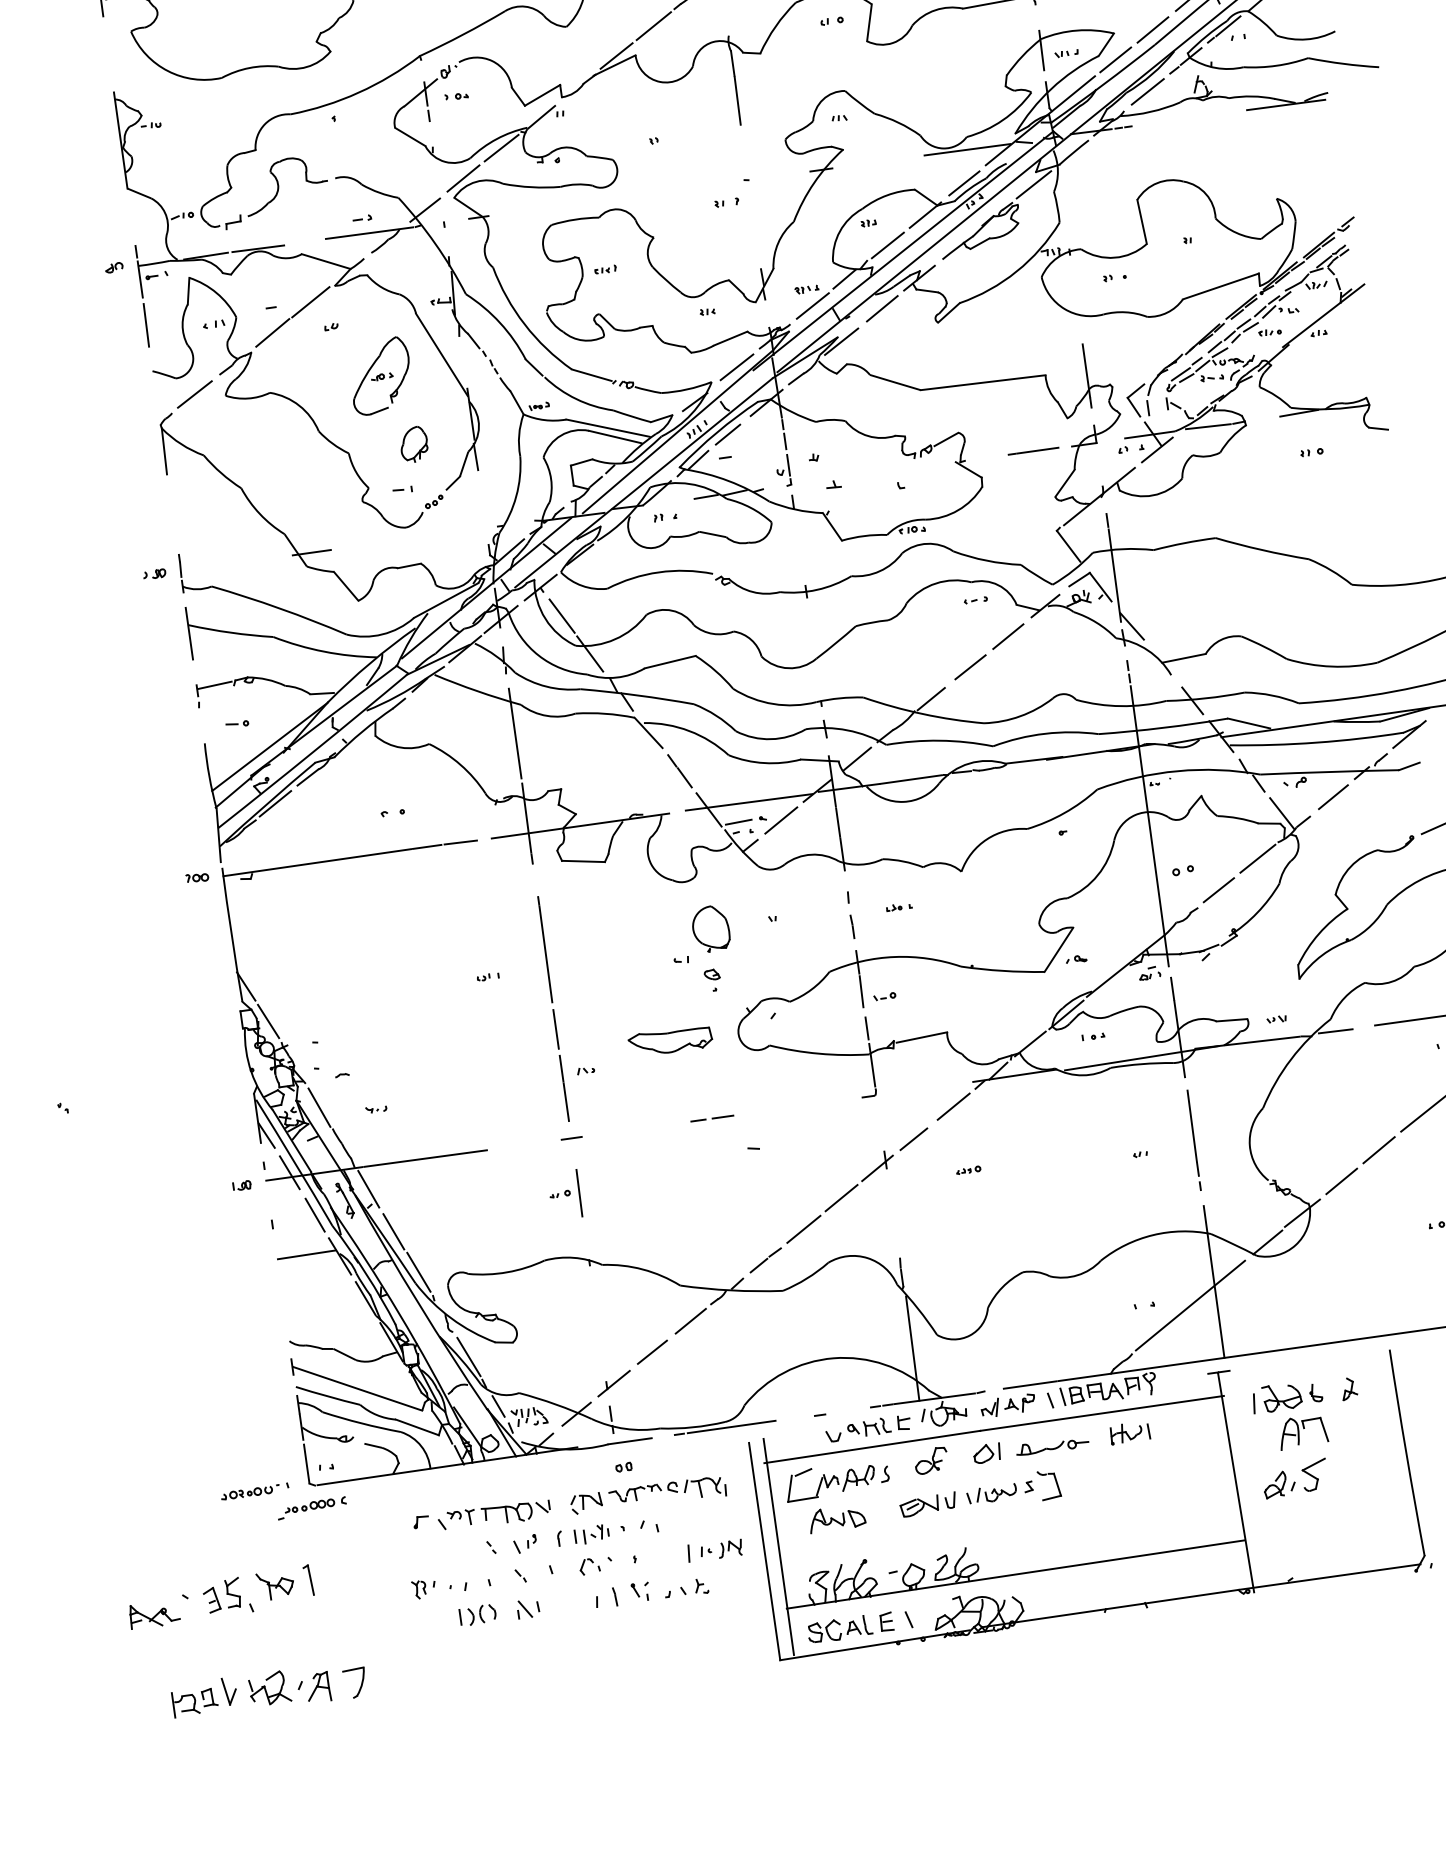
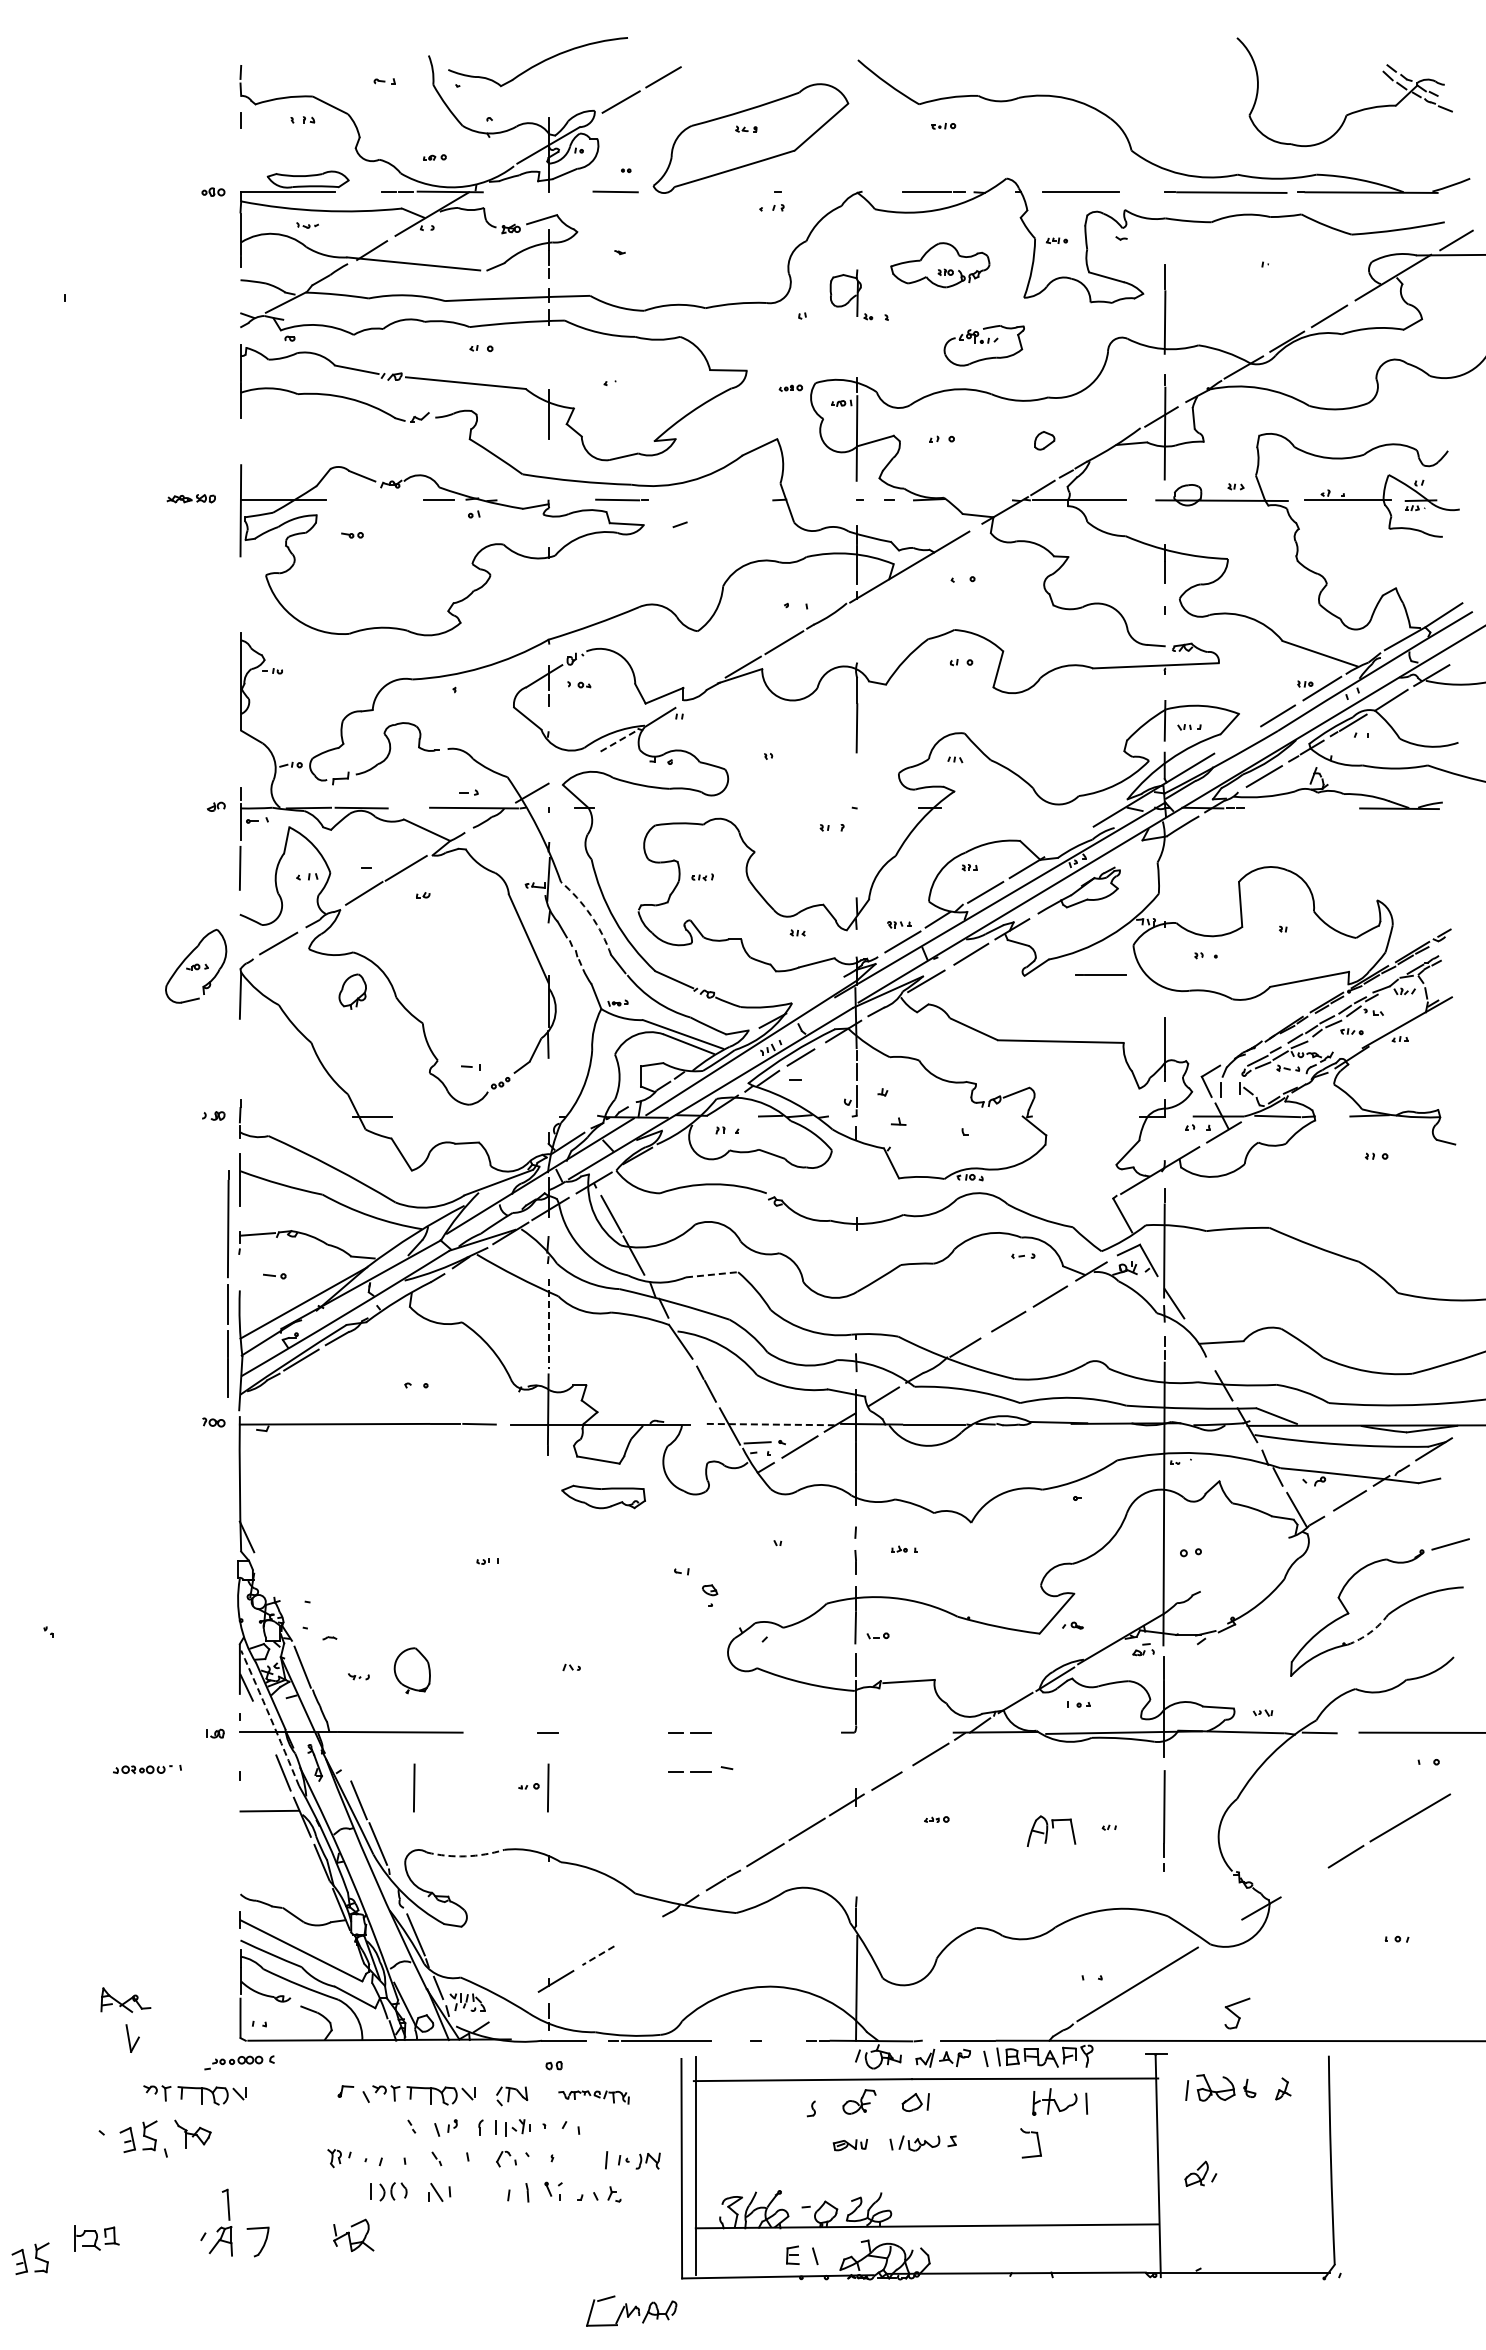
line: (1115, 60) -> (1236, 740), removed
line: (501, 148) -> (616, 742), solid -> dashed
line: (967, 149) -> (1077, 808), removed
line: (463, 177) -> (574, 766), removed
line: (963, 183) -> (1069, 841), removed
line: (1033, 184) -> (1138, 852), removed
arc: (499, 323) -> (590, 915), solid -> dashed
line: (737, 366) -> (819, 991), removed
part: (380, 375) -> (196, 965), moved
part: (413, 444) -> (352, 991), moved
line: (1032, 451) -> (1100, 974), moved
line: (670, 661) -> (712, 1274), solid -> dashed
line: (515, 734) -> (548, 1324), solid -> dashed
line: (748, 802) -> (770, 1424), solid -> dashed
line: (1257, 858) -> (1266, 1550), removed
line: (1218, 889) -> (1223, 1576), removed
arc: (1372, 924) -> (1370, 1632), solid -> dashed
part: (710, 928) -> (411, 1670), moved
line: (553, 1009) -> (228, 1284), moved
line: (268, 1021) -> (264, 1574), removed
part: (670, 1040) -> (603, 1496), moved
line: (718, 1157) -> (690, 1771), added
arc: (294, 1163) -> (270, 1718), solid -> dashed
line: (289, 1172) -> (263, 1727), removed
line: (1341, 1181) -> (1304, 1882), removed
line: (368, 1189) -> (339, 1754), removed
line: (446, 1211) -> (414, 1787), added
line: (1267, 1242) -> (1222, 1932), removed
arc: (507, 1272) -> (465, 1856), solid -> dashed
line: (1214, 1281) -> (1164, 1963), removed
line: (690, 1321) -> (640, 1930), removed
line: (652, 1352) -> (598, 1955), solid -> dashed
line: (576, 1414) -> (514, 2006), removed
part: (868, 1428) -> (801, 2061), removed
part: (1302, 1431) -> (1051, 1830), moved
part: (1129, 1432) -> (1059, 2101), size x1.4
part: (1052, 1446) -> (981, 2104), removed
part: (1315, 1475) -> (1237, 2013), moved
part: (830, 1480) -> (631, 2310), moved
part: (1055, 1483) -> (1037, 2142), moved
part: (255, 1491) -> (147, 1769), moved
part: (667, 1493) -> (593, 2097), size x0.6
part: (928, 1504) -> (850, 2144), size x0.6
part: (836, 1518) -> (757, 2145), removed
part: (272, 1540) -> (195, 2089), added
part: (307, 1580) -> (225, 2204), moved
part: (154, 1613) -> (125, 1999), moved
part: (839, 1629) -> (745, 2256), removed
part: (269, 1688) -> (353, 2235), moved
part: (229, 1691) -> (132, 2038), moved
part: (132, 1731) -> (30, 2258), added

